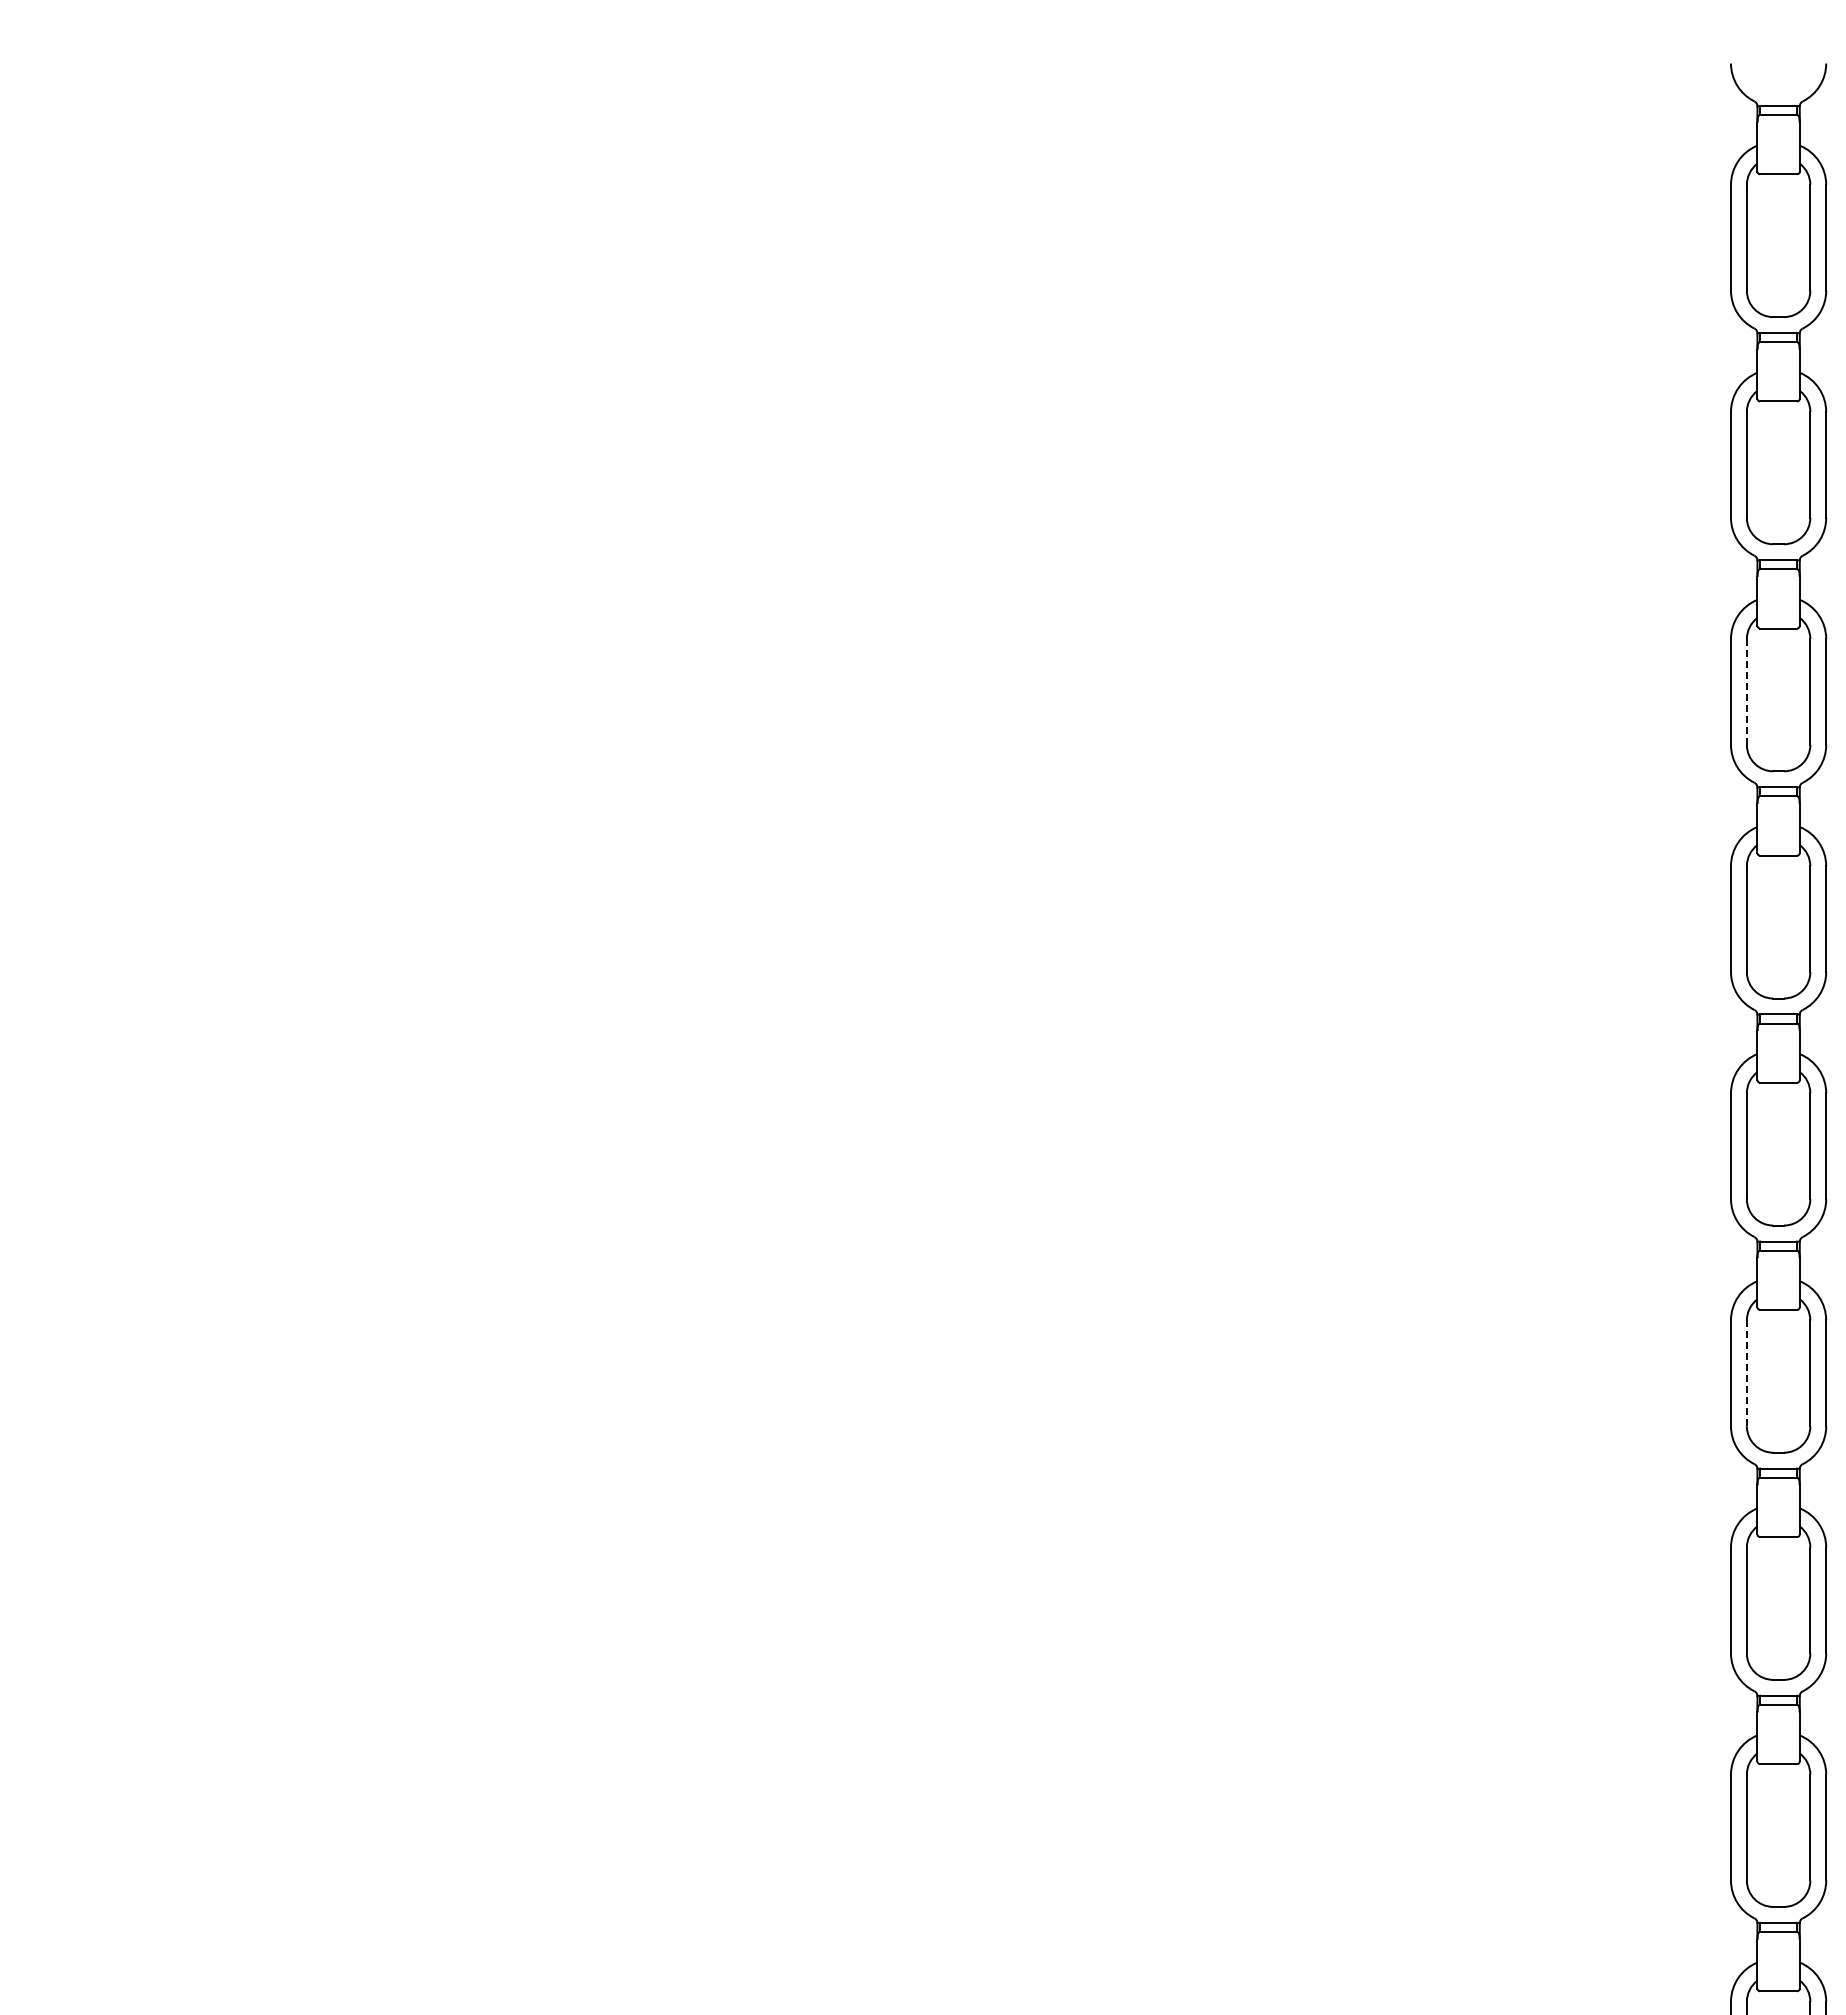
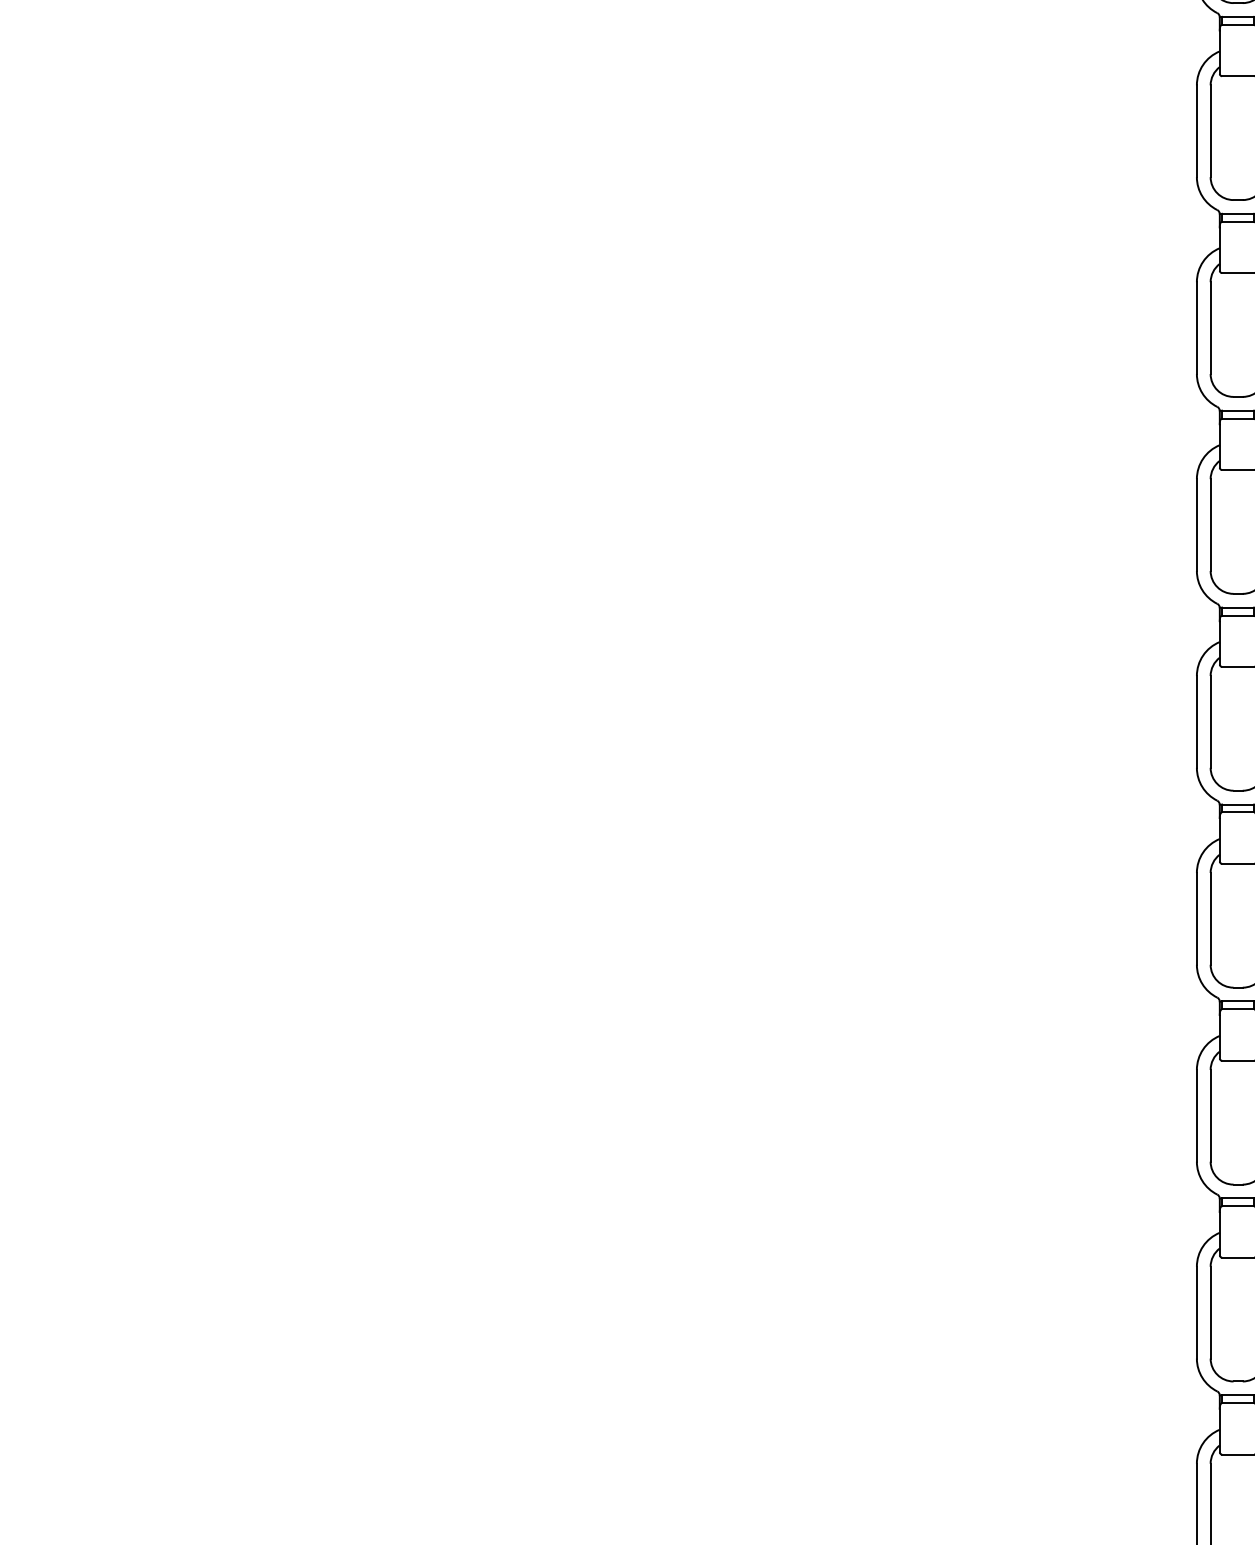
line: (1746, 691) -> (1210, 327), dashed -> solid
line: (1746, 1373) -> (1210, 918), dashed -> solid

